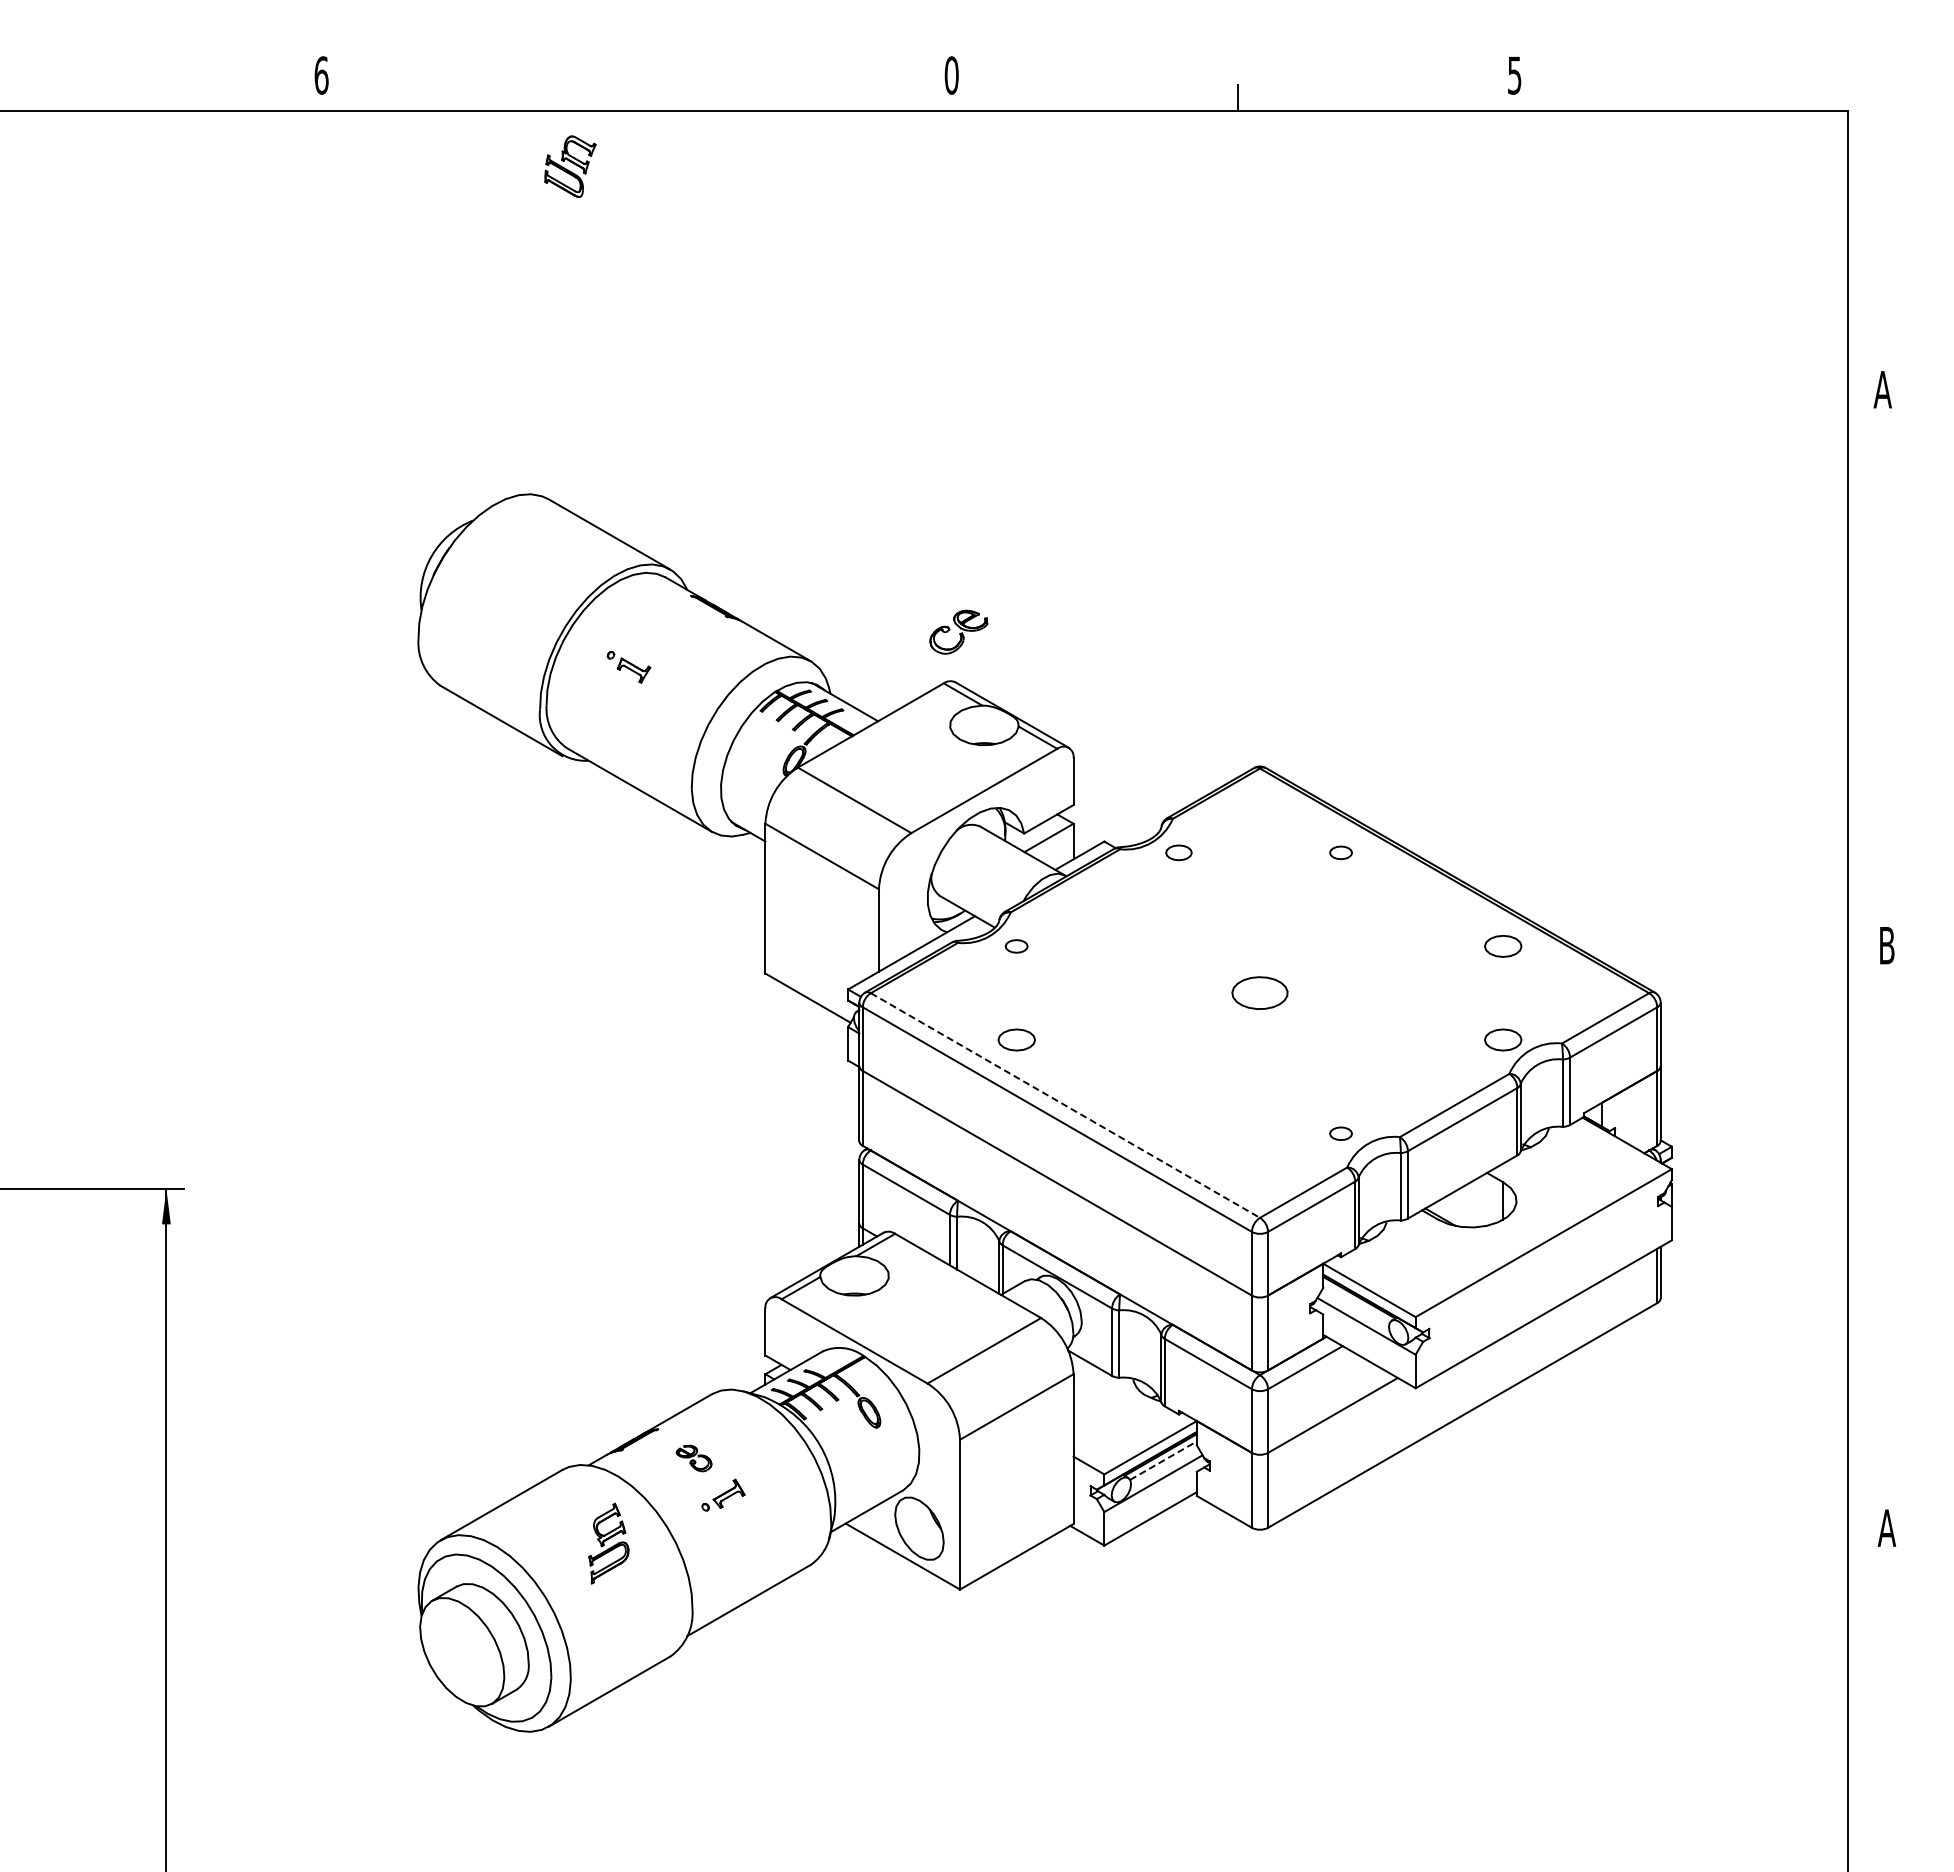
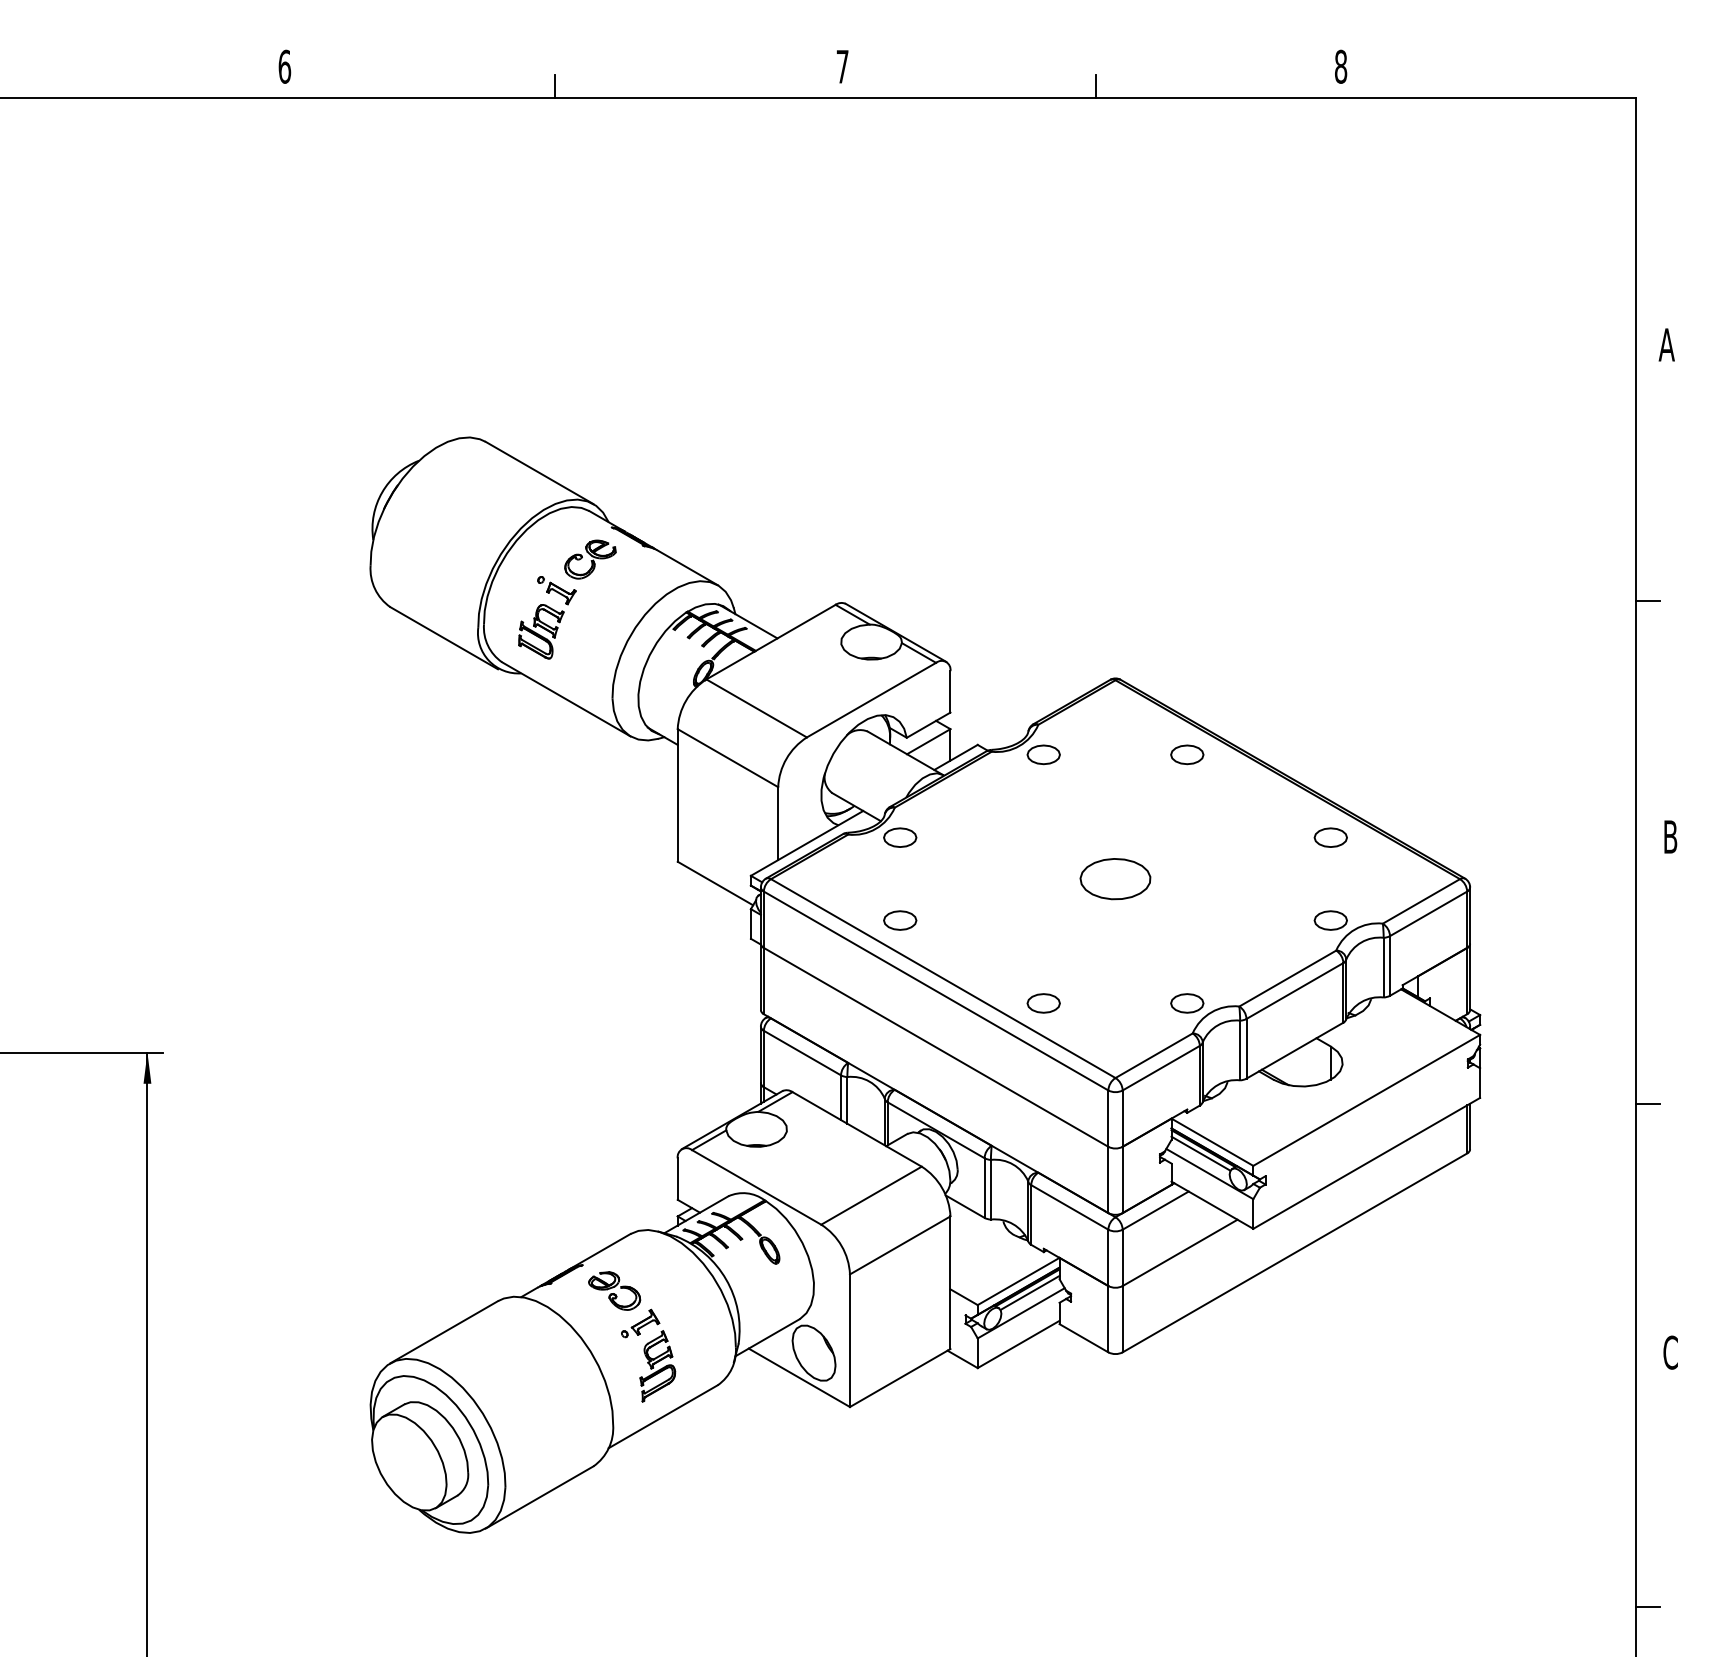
text: (951, 75) -> (842, 66), 0 -> 7
text: (1514, 75) -> (1340, 66), 5 -> 8
line: (627, 97) -> (555, 86), added
part: (570, 166) -> (541, 631), moved
part: (958, 631) -> (590, 558), moved
line: (1861, 679) -> (1647, 601), added
part: (1178, 852) -> (1043, 754), size x1.43
part: (1340, 852) -> (1186, 754), size x1.67
part: (1016, 946) -> (899, 837), size x1.67
part: (1259, 992) -> (1115, 878), size x1.43
line: (1065, 1105) -> (943, 978), dashed -> solid
part: (1178, 1133) -> (1043, 1003), added
part: (1340, 1133) -> (1186, 1003), size x1.67
line: (1861, 1247) -> (1647, 1104), added
line: (1356, 1303) -> (1200, 1153), added
part: (693, 1458) -> (614, 1291), size x1.67
line: (1163, 1460) -> (1030, 1292), dashed -> solid
text: (1886, 1527) -> (1670, 1352), A -> C
part: (608, 1543) -> (657, 1366), moved
line: (1861, 1815) -> (1647, 1607), added

